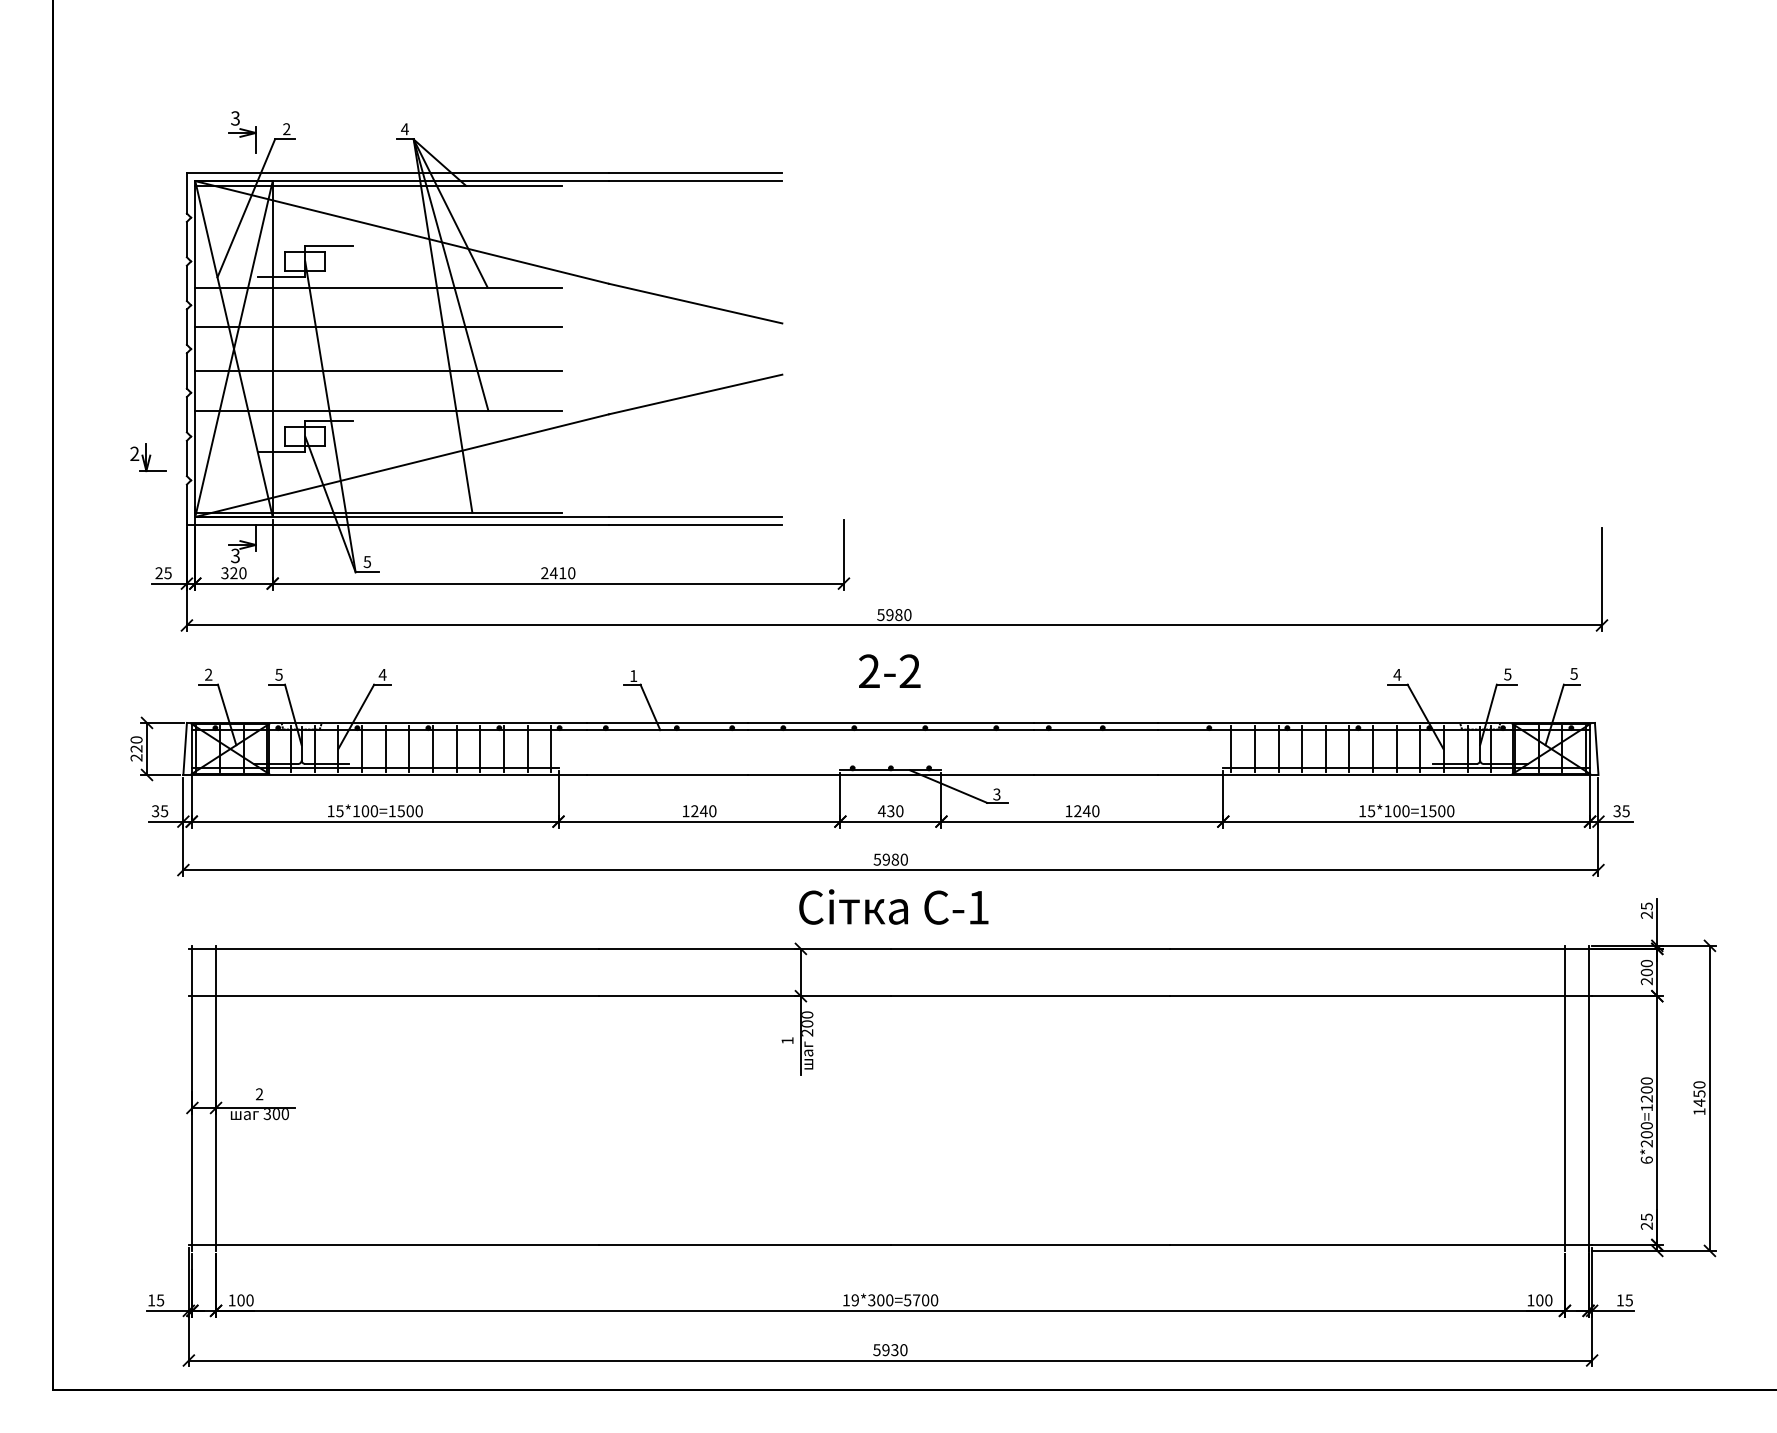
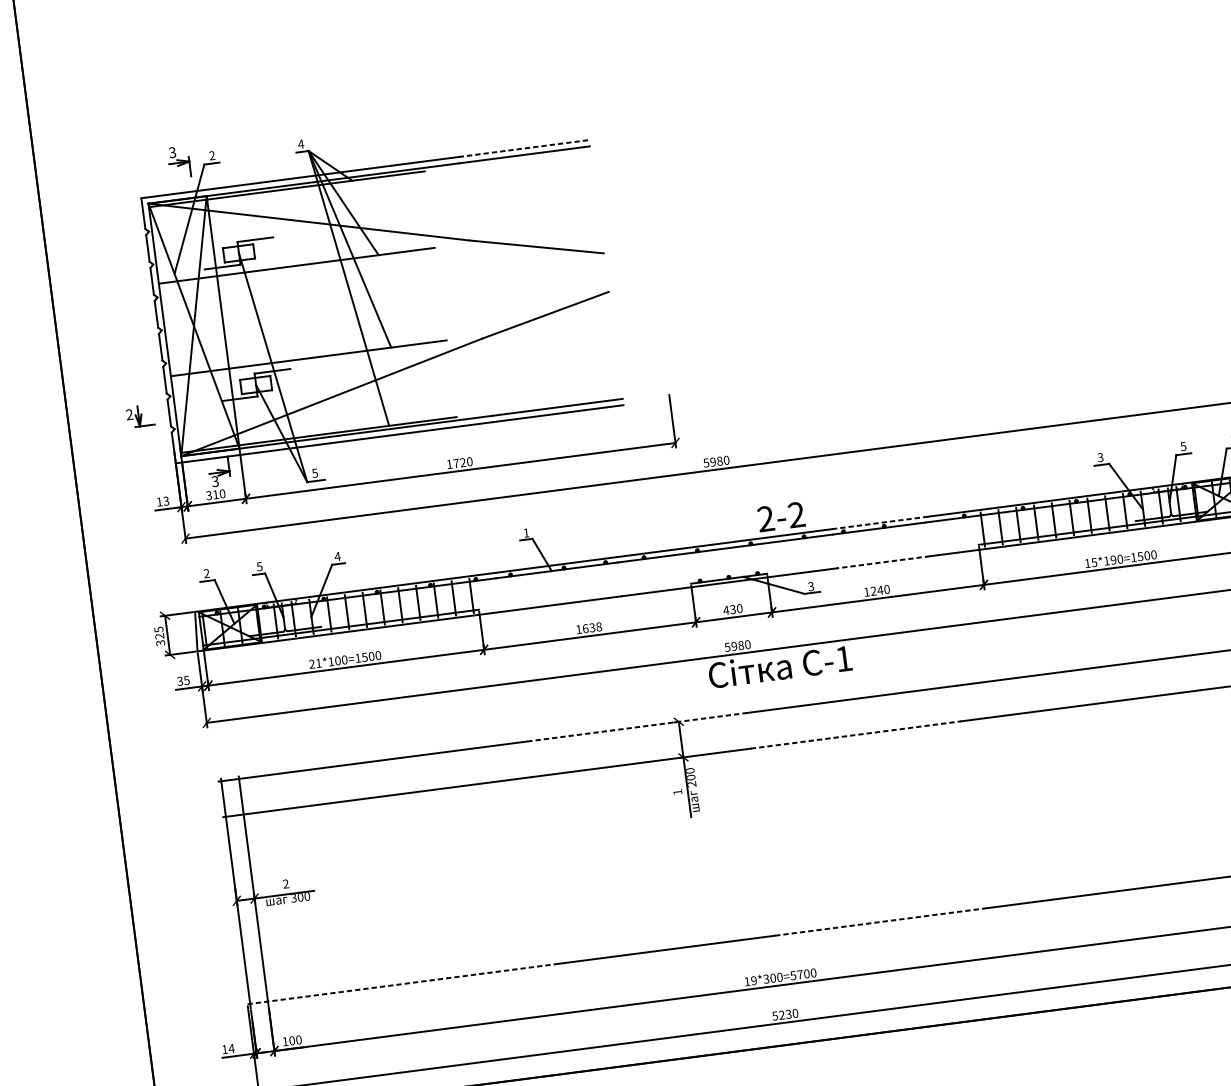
line: (695, 172) -> (523, 148), solid -> dashed
line: (378, 326) -> (300, 295), removed
line: (378, 370) -> (304, 328), removed
text: (163, 572) -> (162, 501), 25 -> 13
text: (233, 573) -> (215, 494), 320 -> 310
text: (553, 573) -> (456, 463), 2410 -> 1720
text: (889, 670) -> (781, 516), moved
text: (1397, 674) -> (1100, 457), 4 -> 3
line: (1095, 722) -> (878, 522), solid -> dashed
text: (136, 748) -> (159, 636), 220 -> 325
line: (1095, 775) -> (883, 562), solid -> dashed
text: (335, 811) -> (315, 663), 15*100=1500 -> 21*100=1500
text: (703, 811) -> (592, 628), 1240 -> 1638
text: (1396, 811) -> (1113, 560), 15*100=1500 -> 15*190=1500
text: (893, 906) -> (779, 666), moved
line: (744, 948) -> (636, 727), solid -> dashed
line: (1030, 996) -> (856, 735), solid -> dashed
line: (394, 1244) -> (402, 983), solid -> dashed
line: (1030, 1244) -> (880, 921), solid -> dashed
text: (160, 1300) -> (231, 1048), 15 -> 14
text: (885, 1350) -> (781, 1015), 5930 -> 5230

